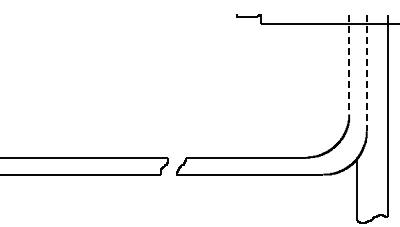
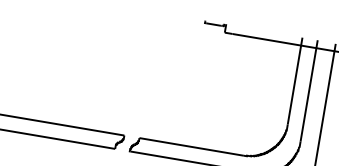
line: (349, 64) -> (295, 81), dashed -> solid
line: (366, 73) -> (308, 91), dashed -> solid

